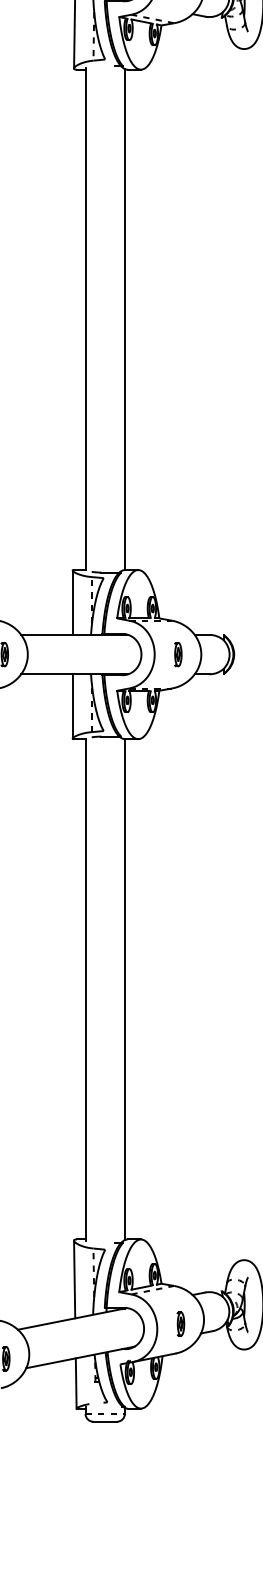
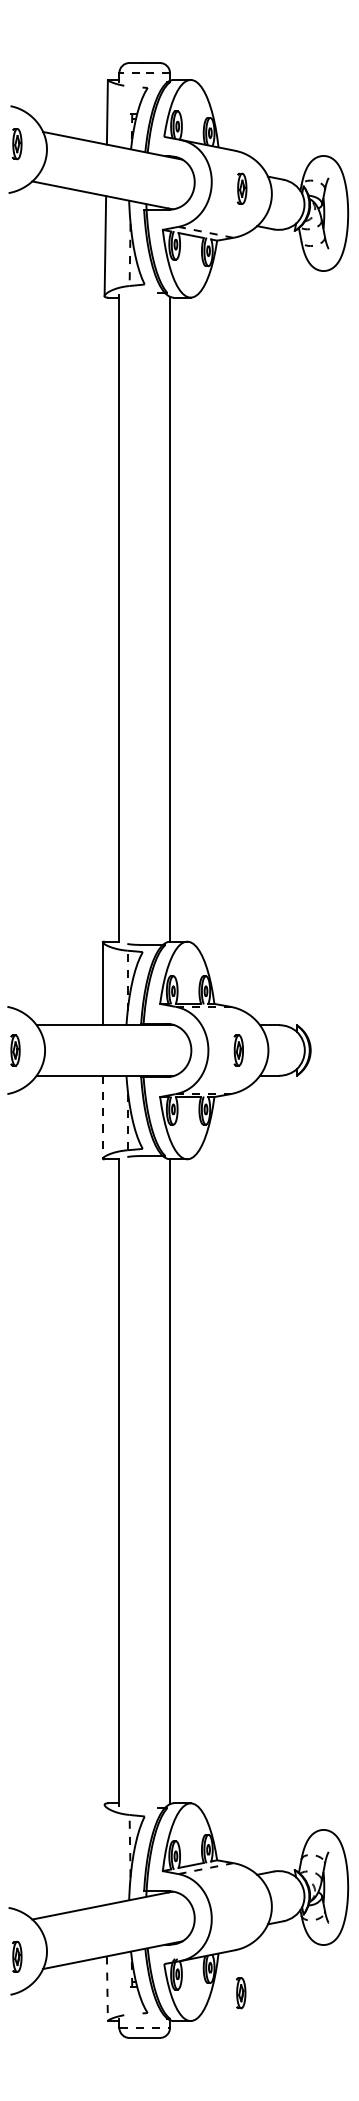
line: (72, 706) -> (102, 1117), solid -> dashed
line: (74, 1279) -> (105, 1854), removed
part: (181, 1324) -> (241, 1993), moved
line: (76, 1384) -> (107, 1989), solid -> dashed

